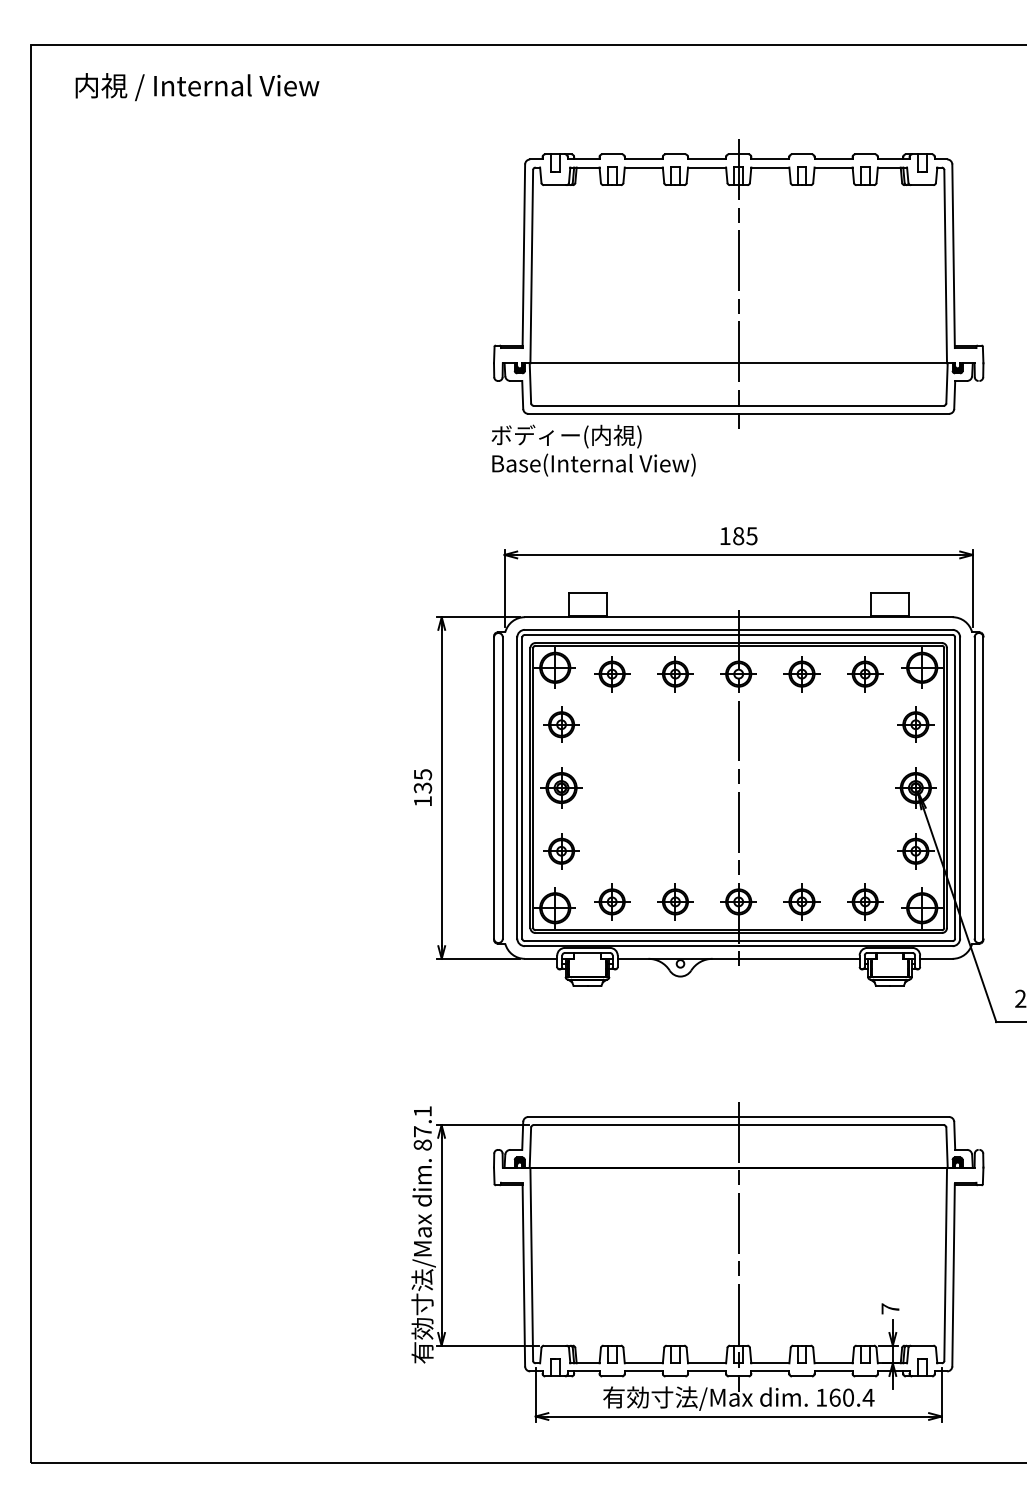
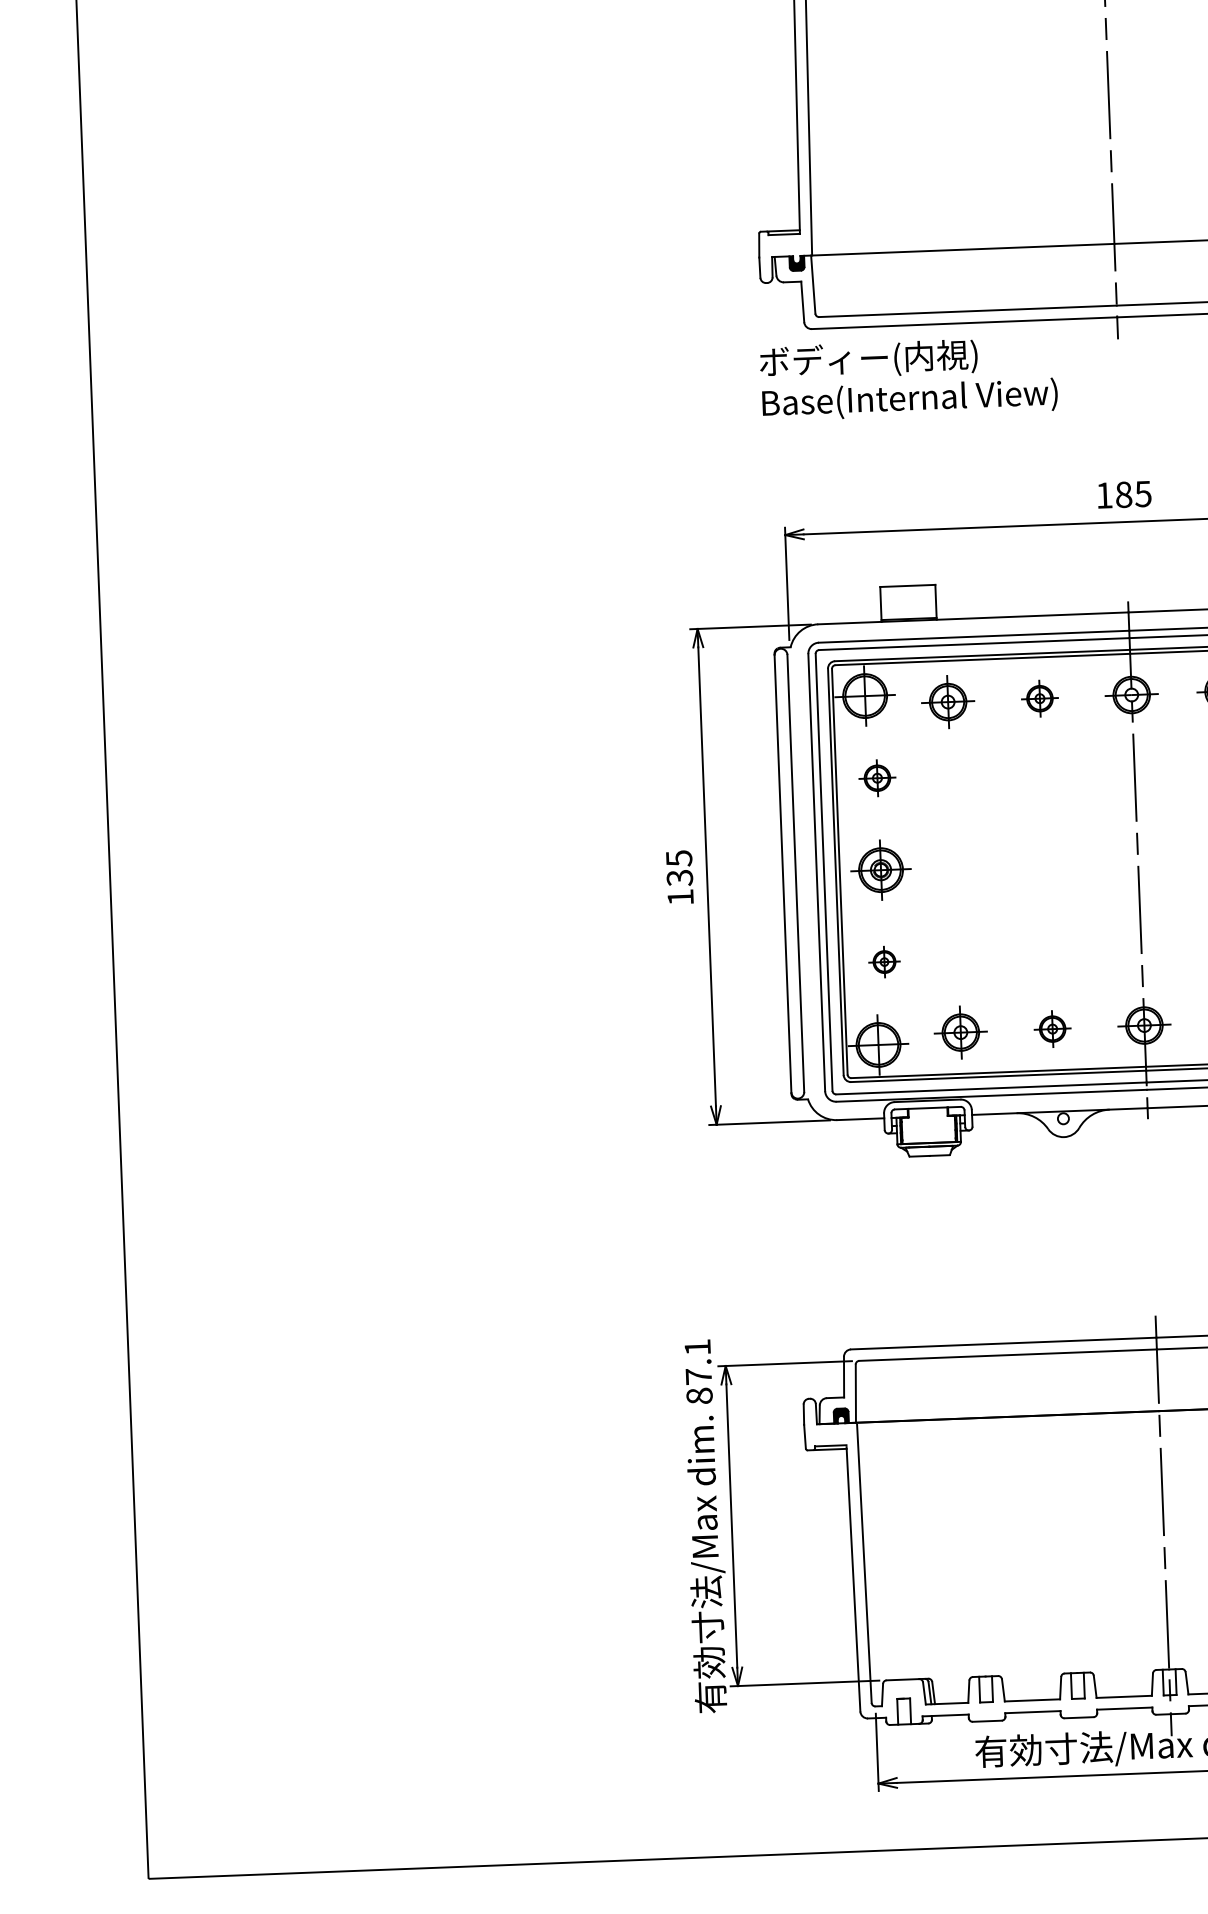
part: (675, 674) -> (1040, 699), size x0.7
part: (561, 724) -> (877, 777), size x0.7
part: (561, 851) -> (884, 962), size x0.6
part: (675, 901) -> (1052, 1028), size x0.7

